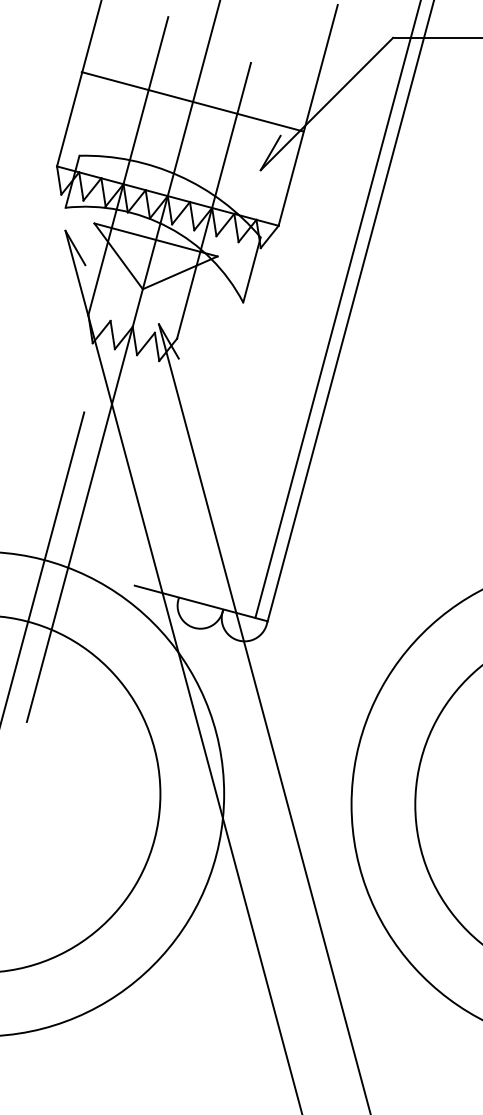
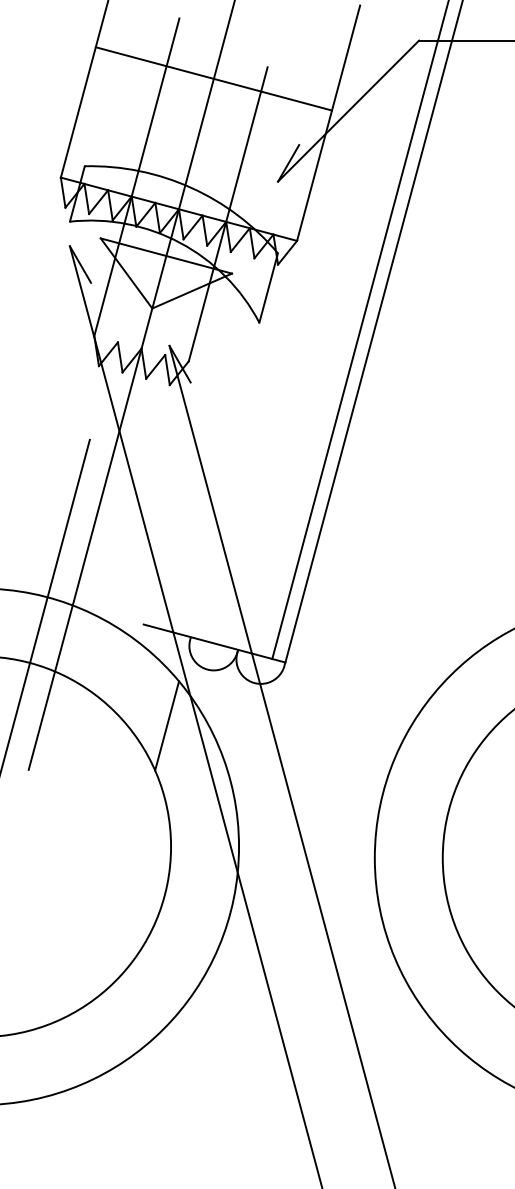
line: (192, 101) -> (213, 78), moved
line: (156, 680) -> (166, 725), added

